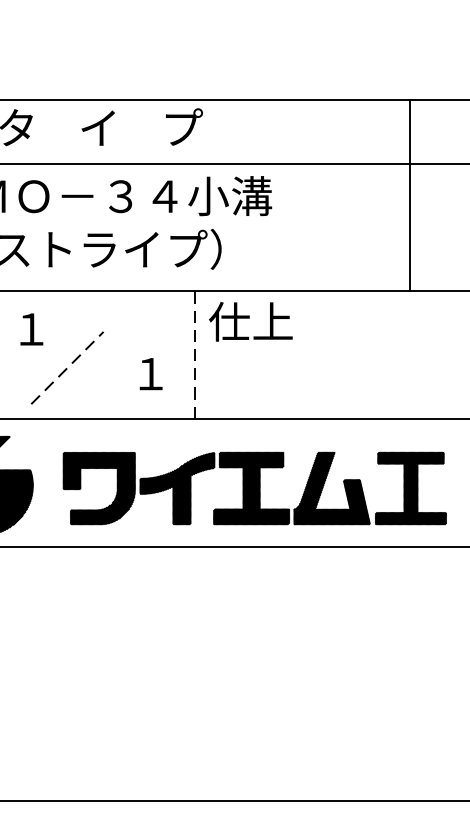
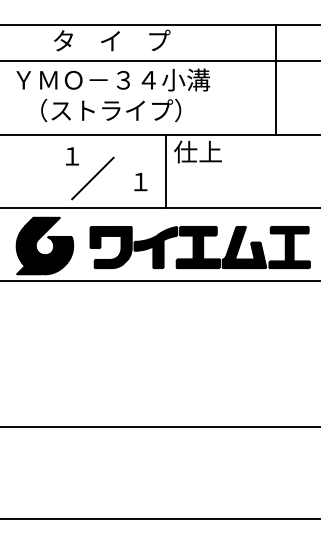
line: (408, 195) -> (275, 79), moved
line: (195, 355) -> (166, 171), dashed -> solid
line: (68, 368) -> (93, 178), dashed -> solid

